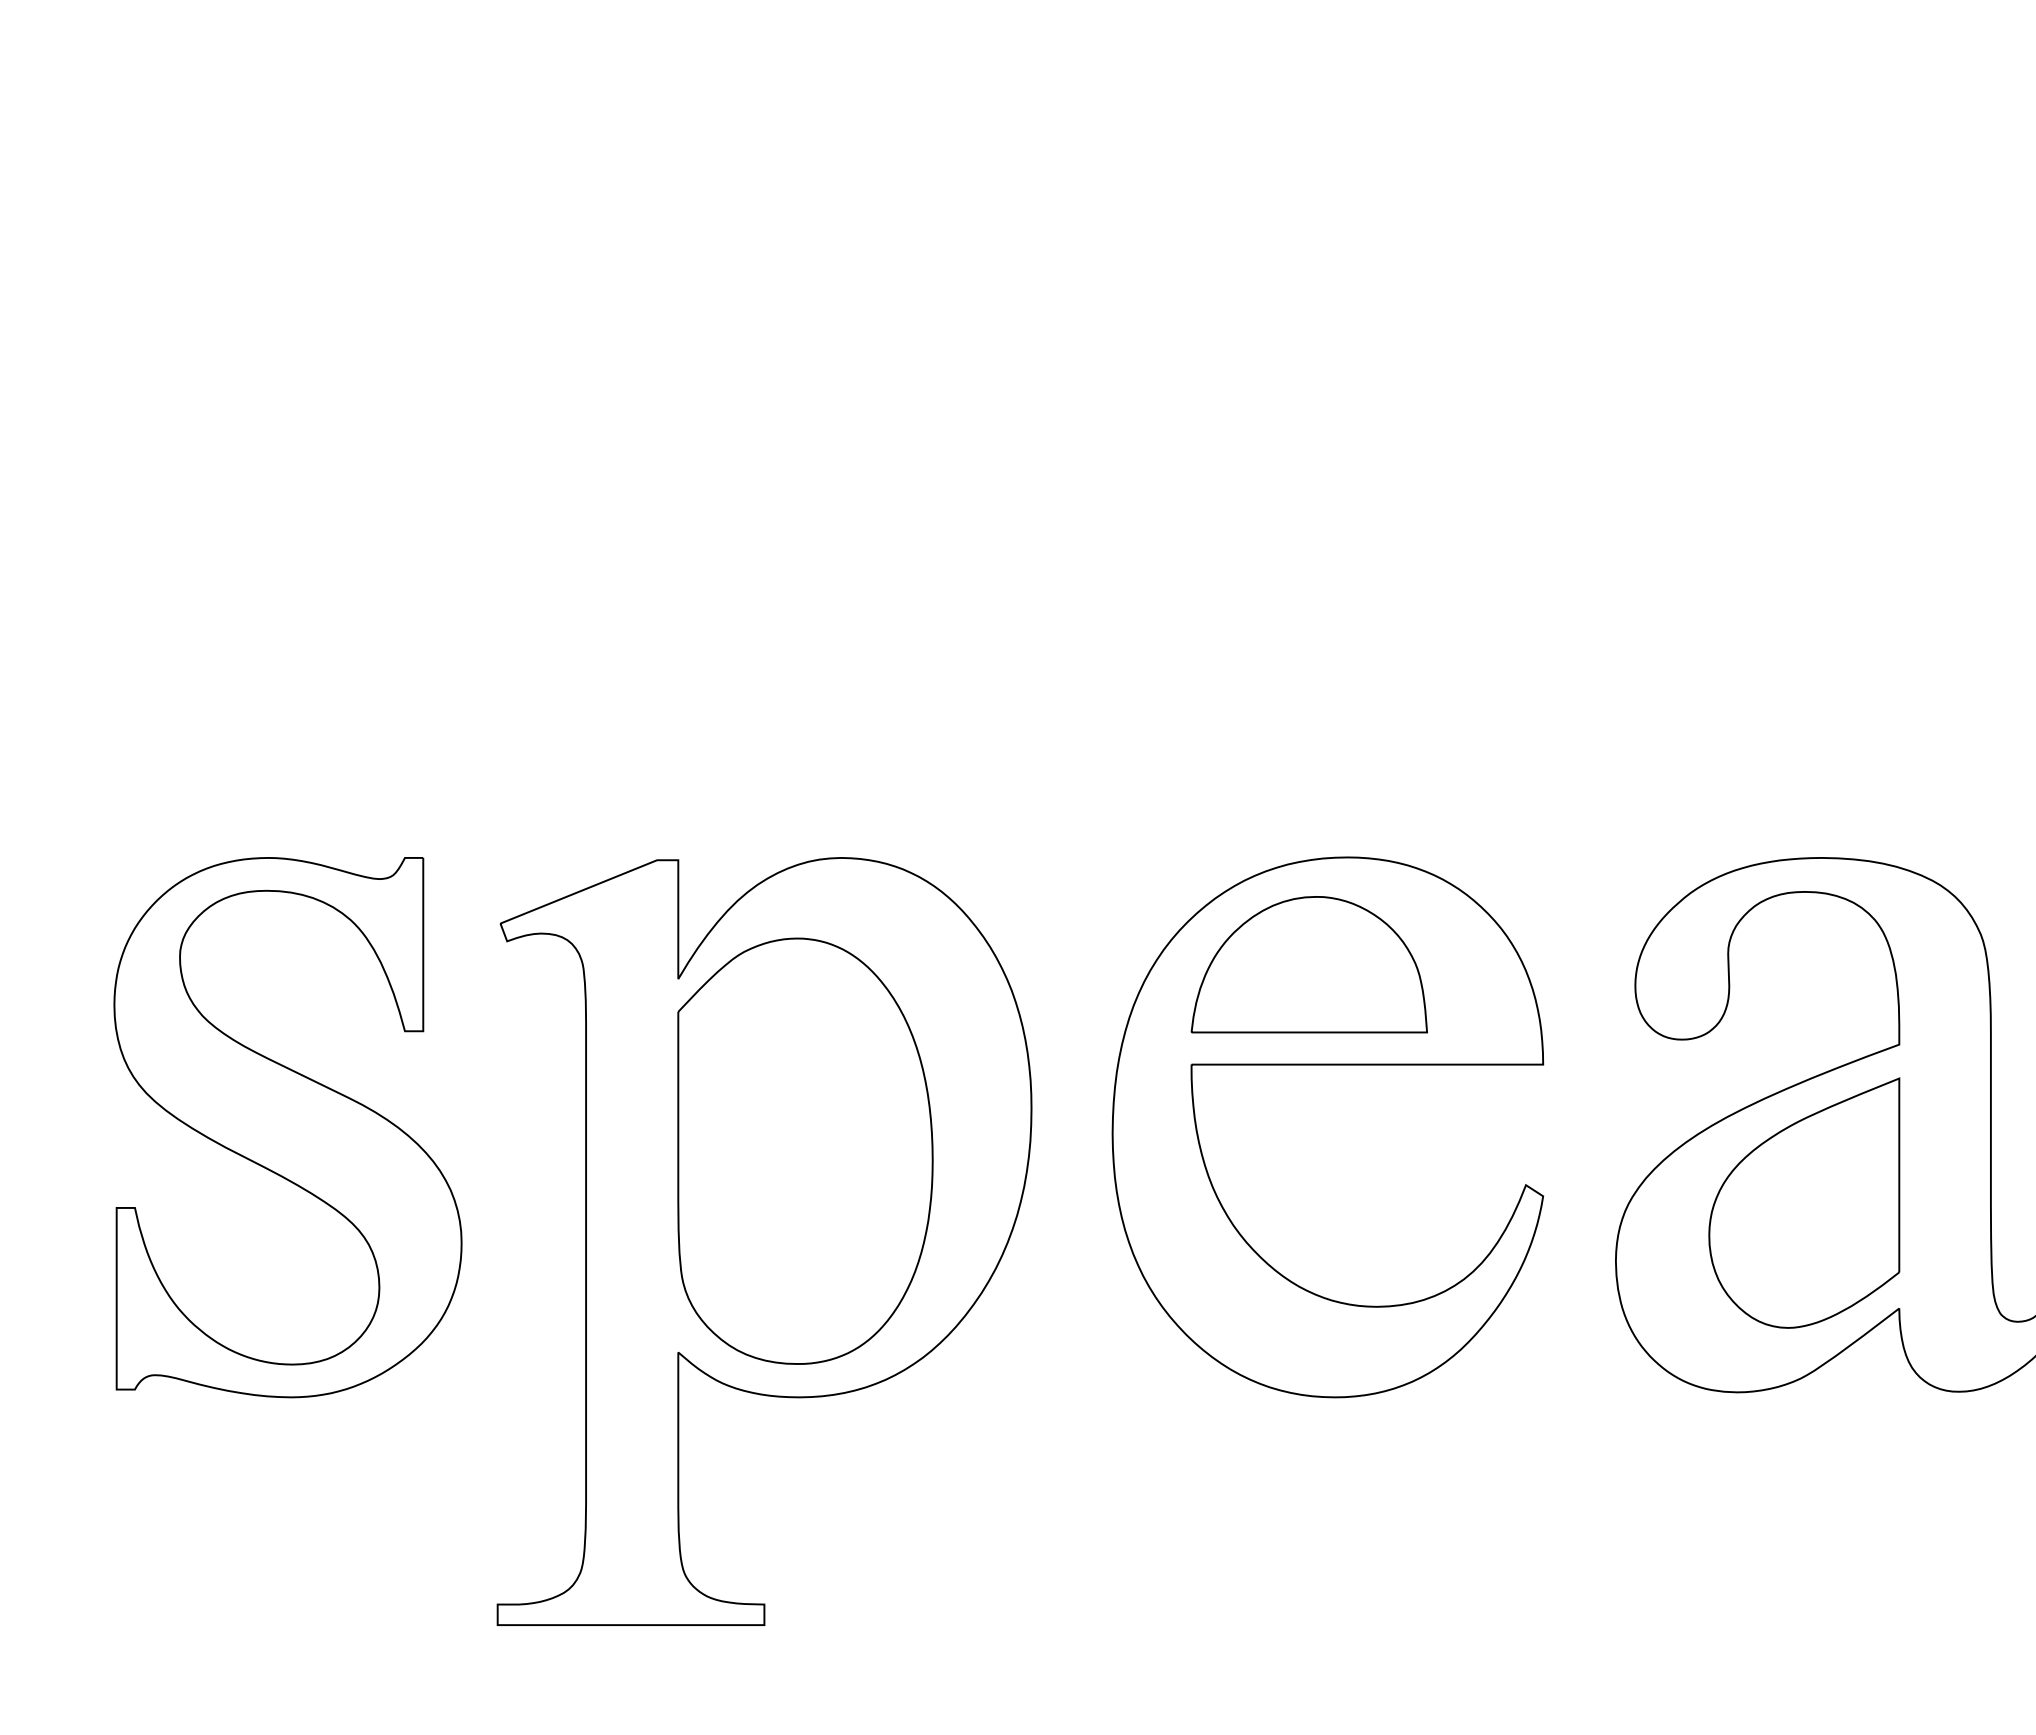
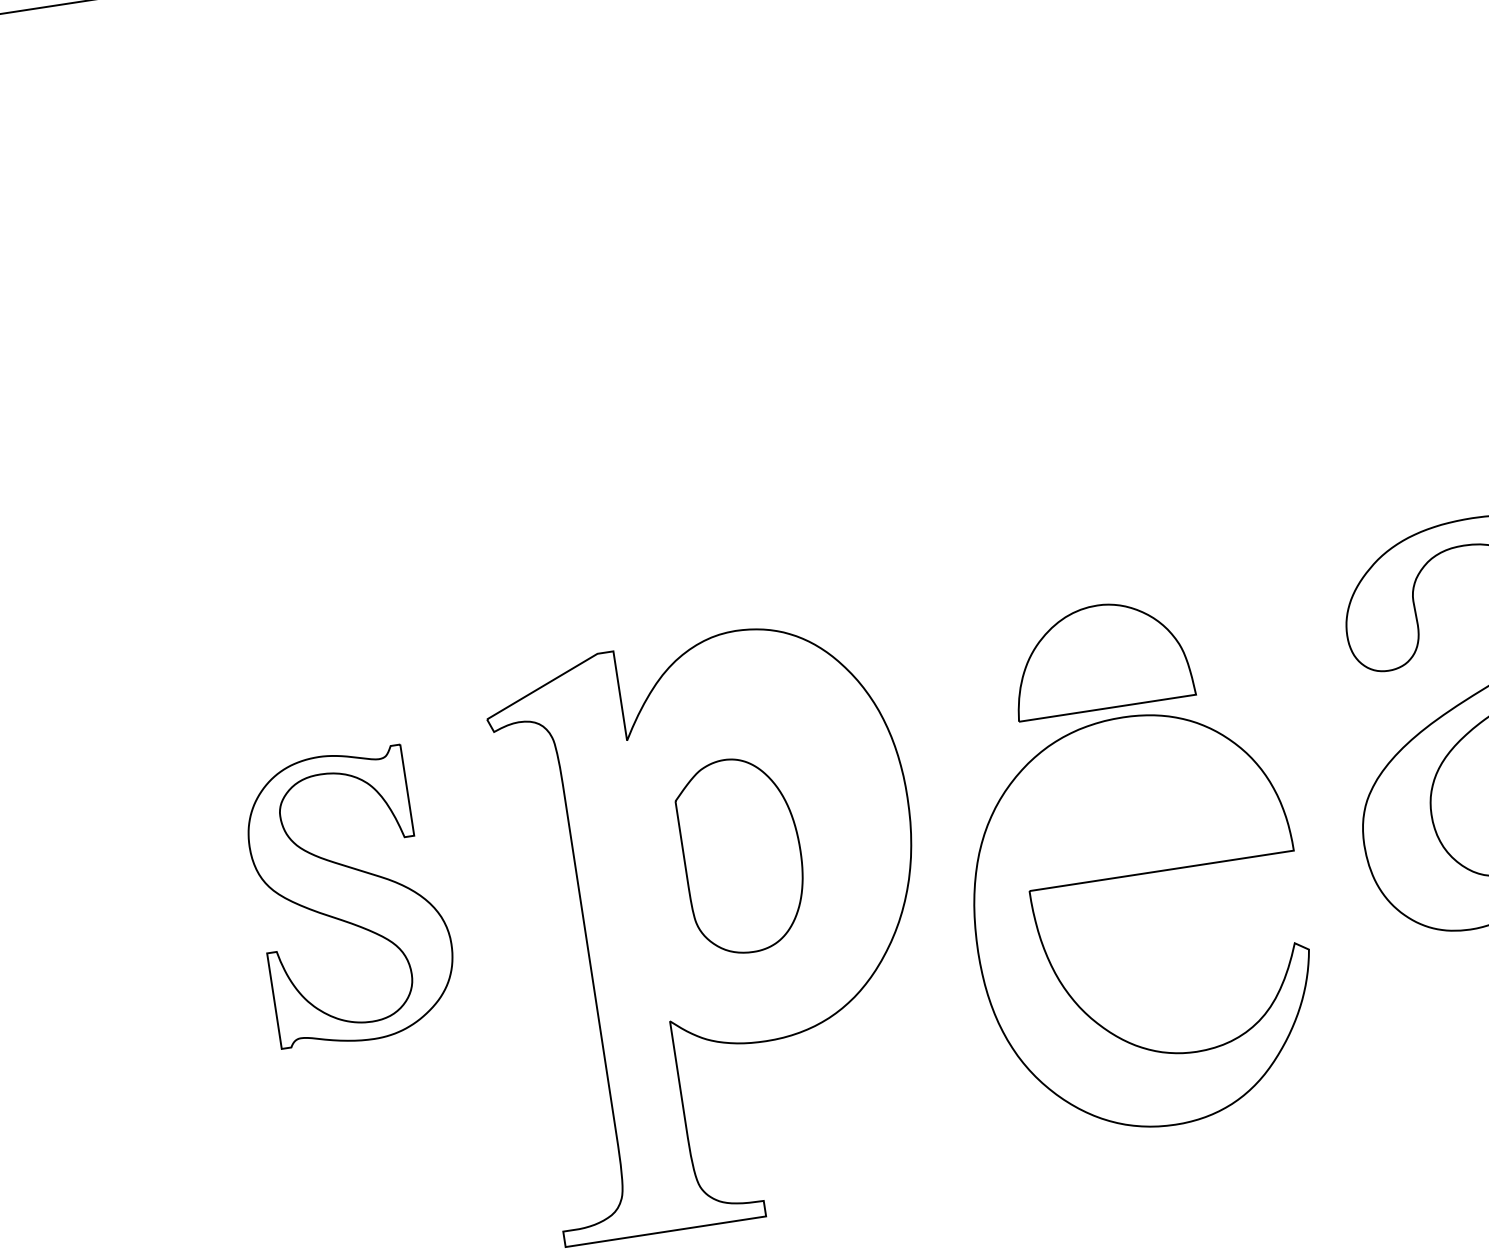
part: (1327, 1065) -> (1131, 876), moved
part: (287, 1127) -> (350, 897), size x0.7
part: (805, 1150) -> (742, 854), size x0.6

